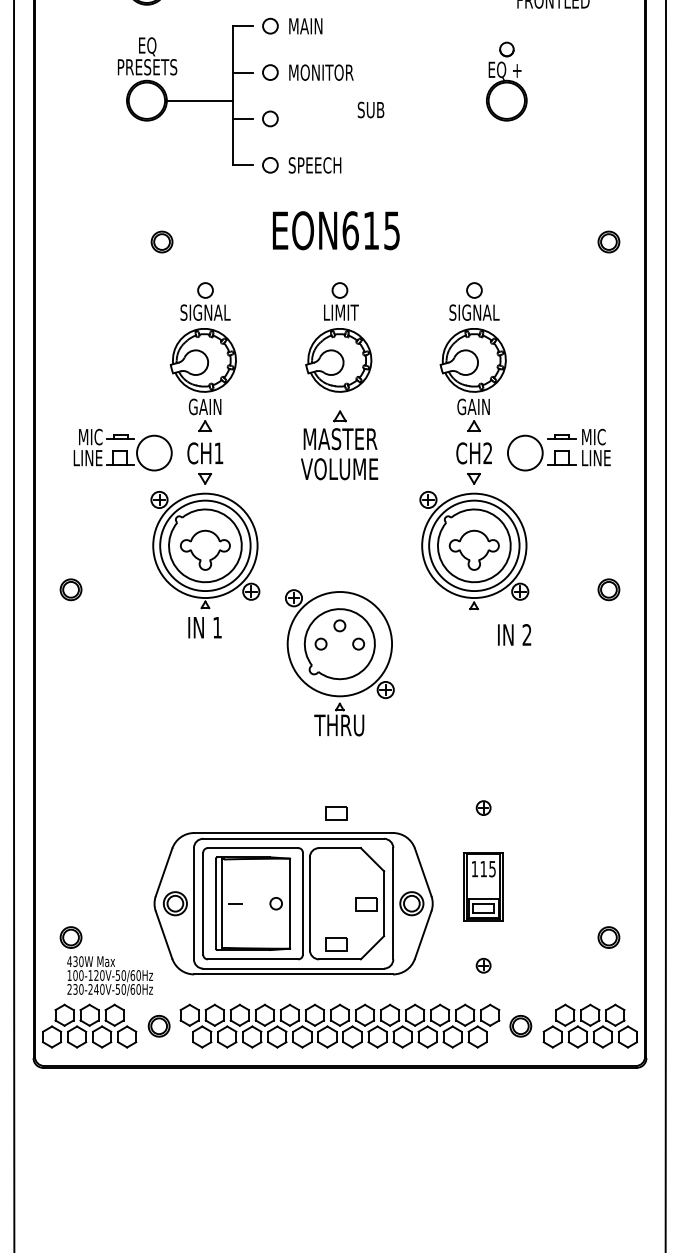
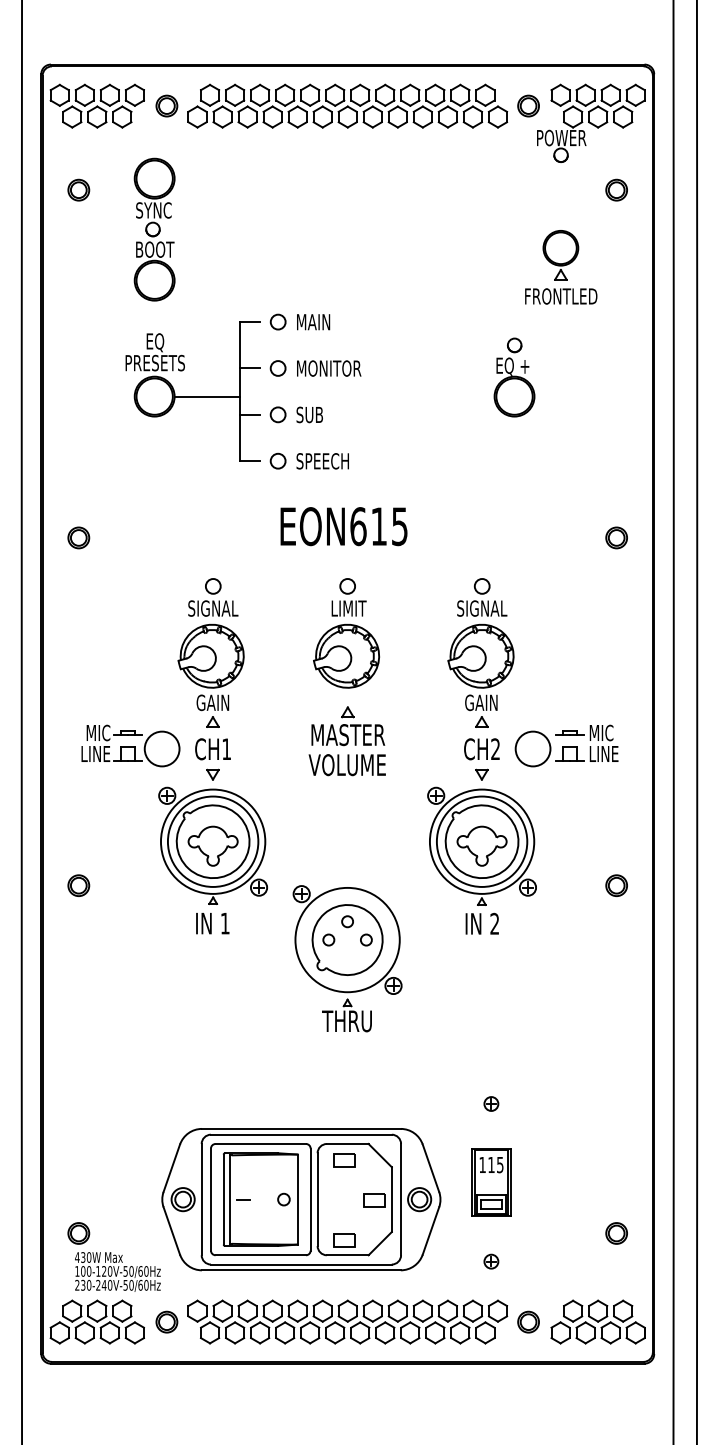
text: (370, 109) -> (309, 414), moved
part: (161, 241) -> (78, 537), moved
text: (513, 634) -> (481, 923), moved
part: (336, 813) -> (344, 1160), moved

